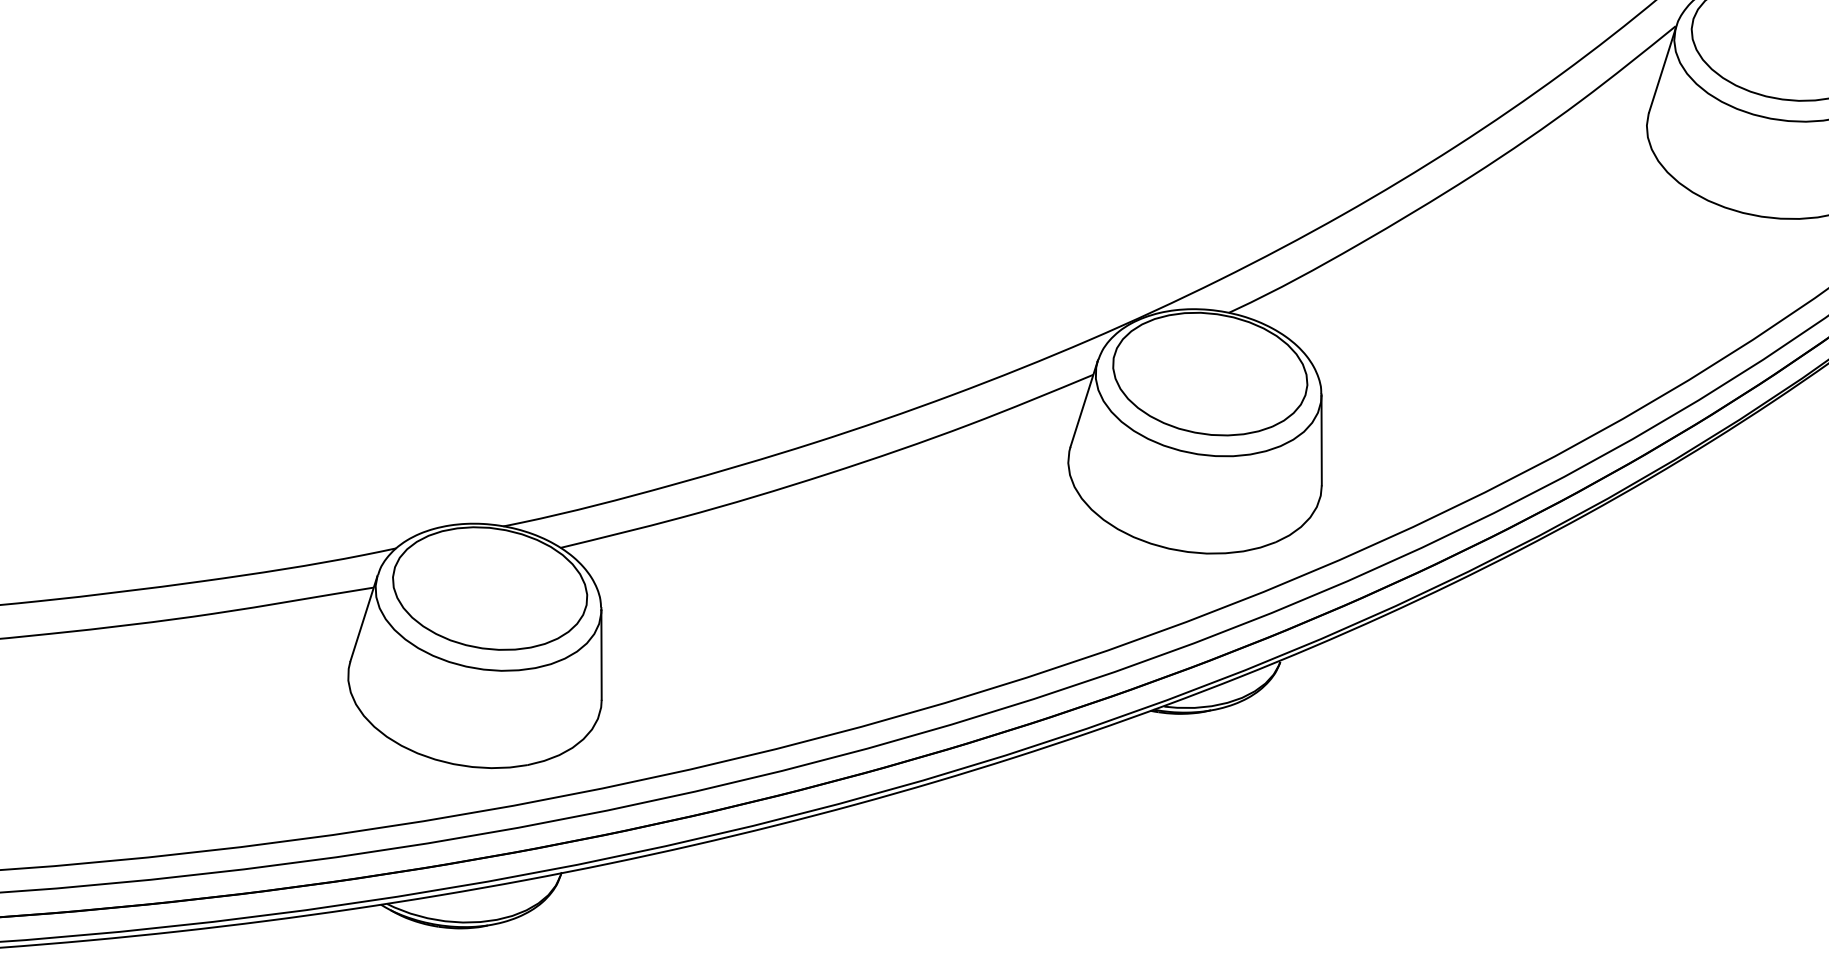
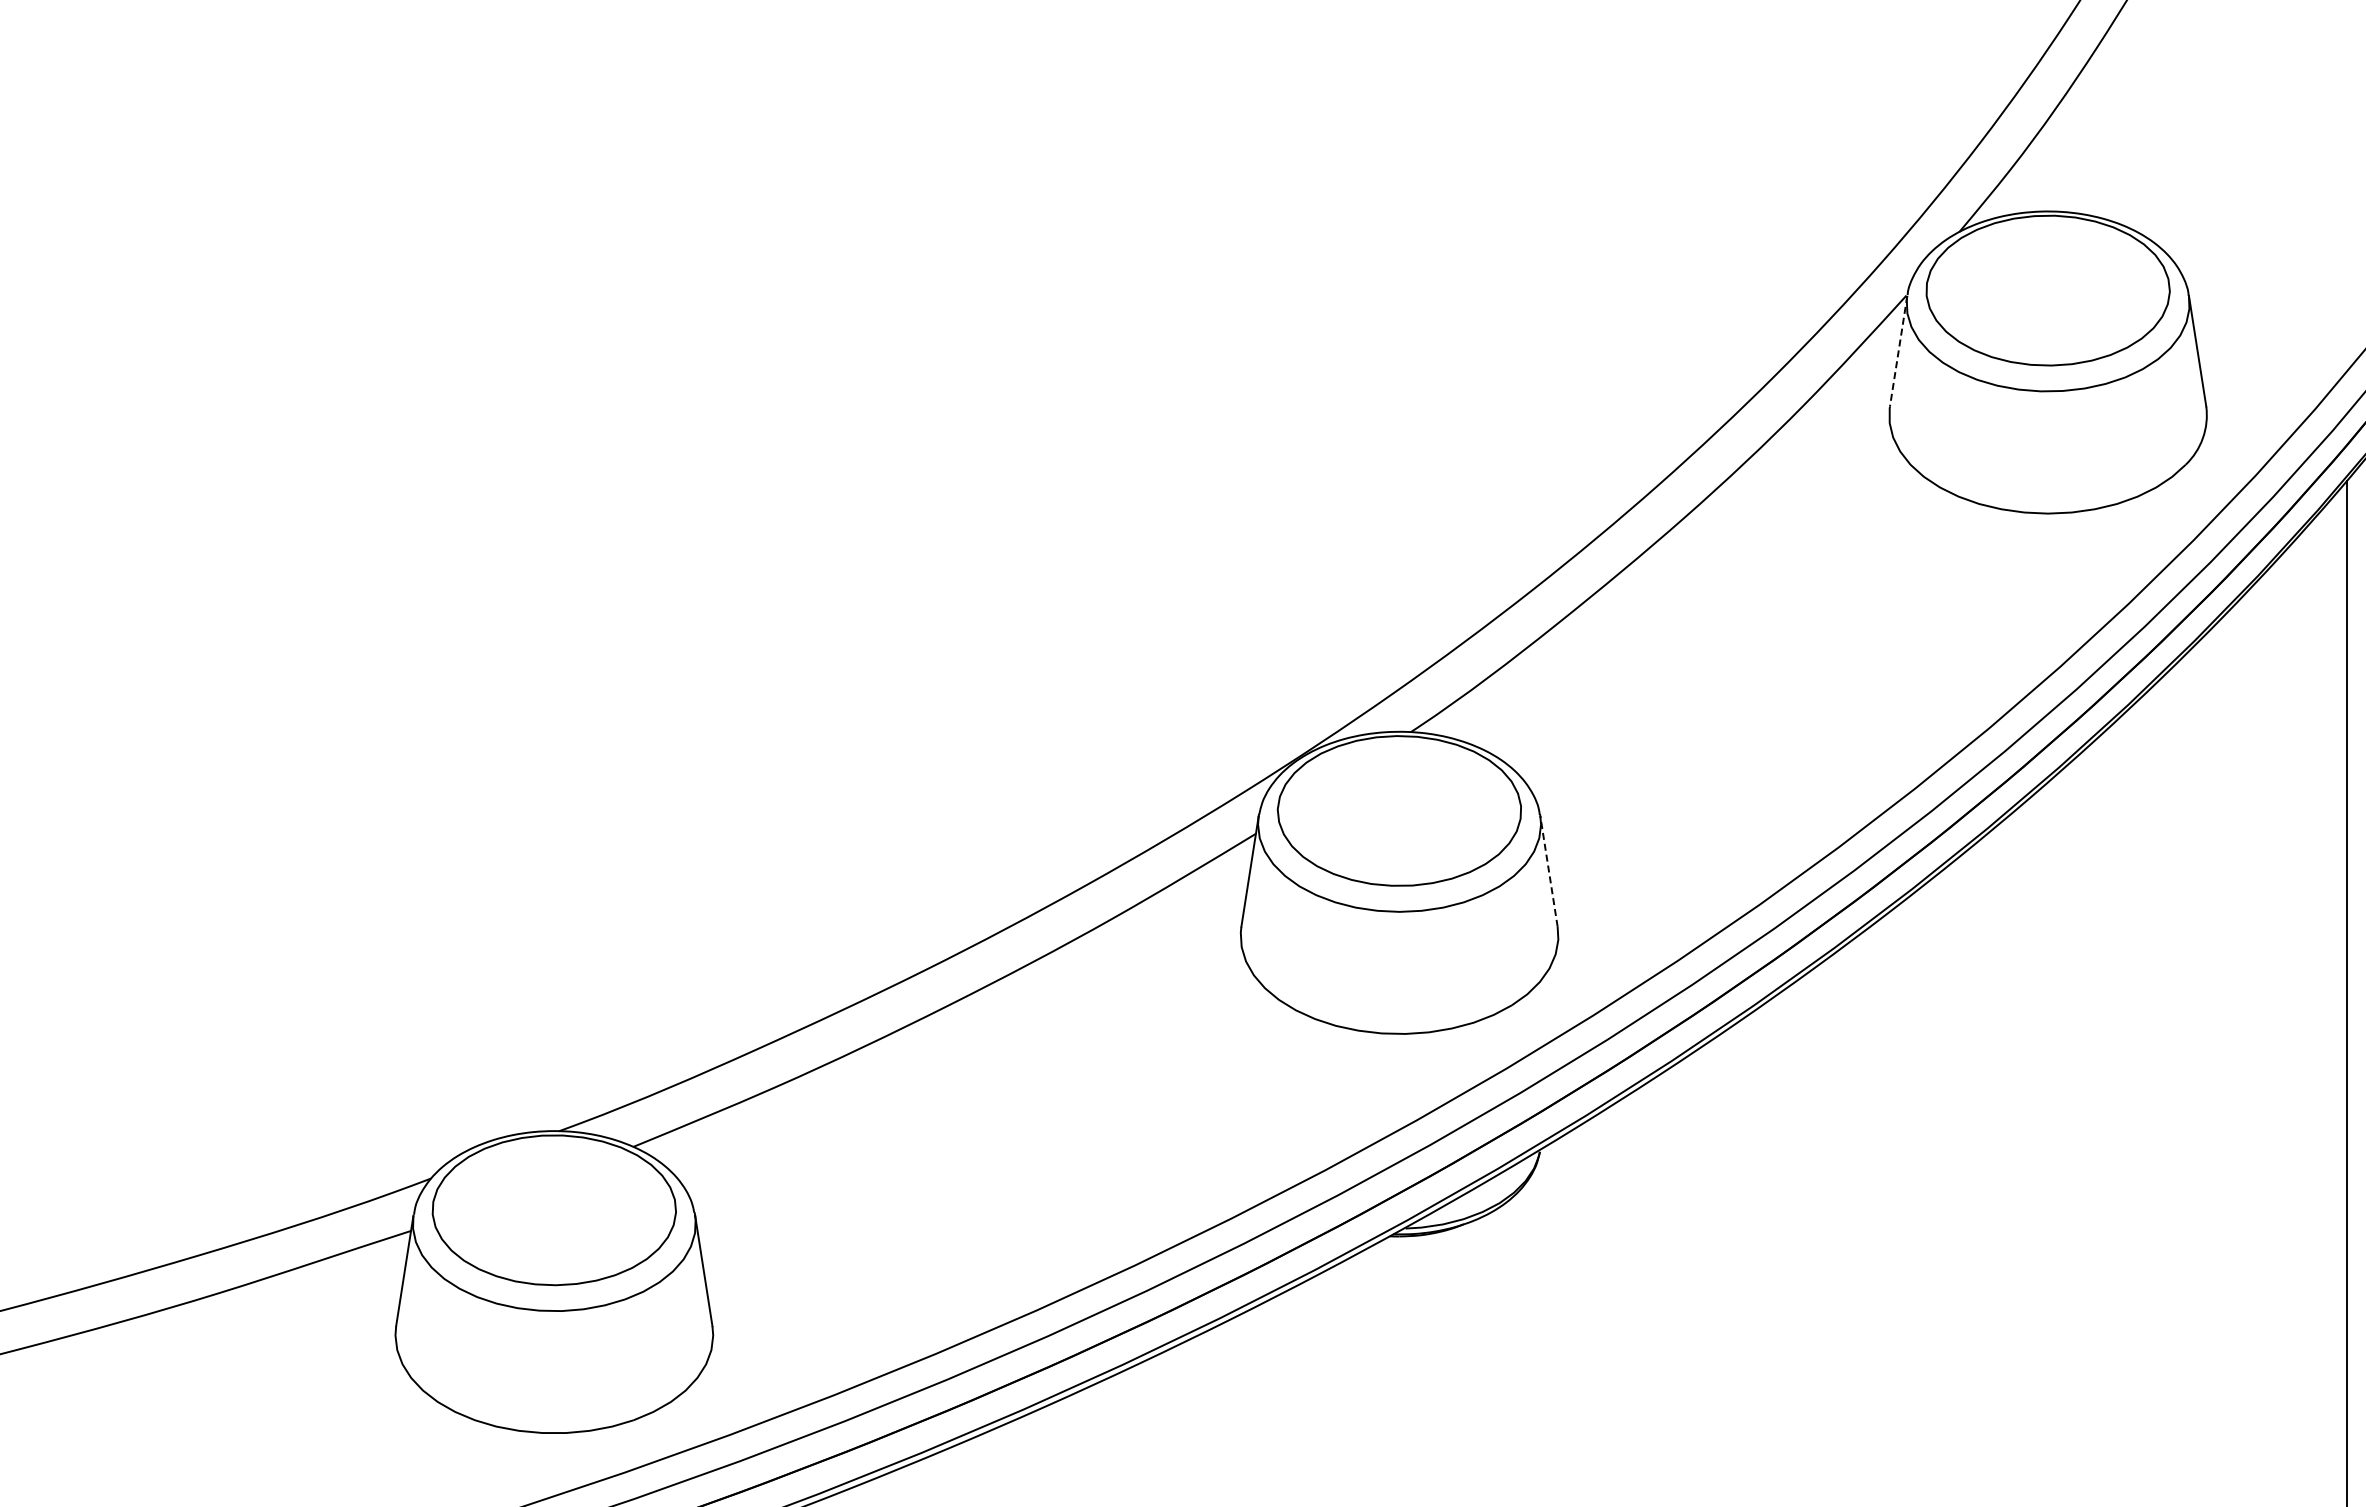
line: (1662, 69) -> (1898, 351), solid -> dashed
line: (1322, 440) -> (1549, 871), solid -> dashed

